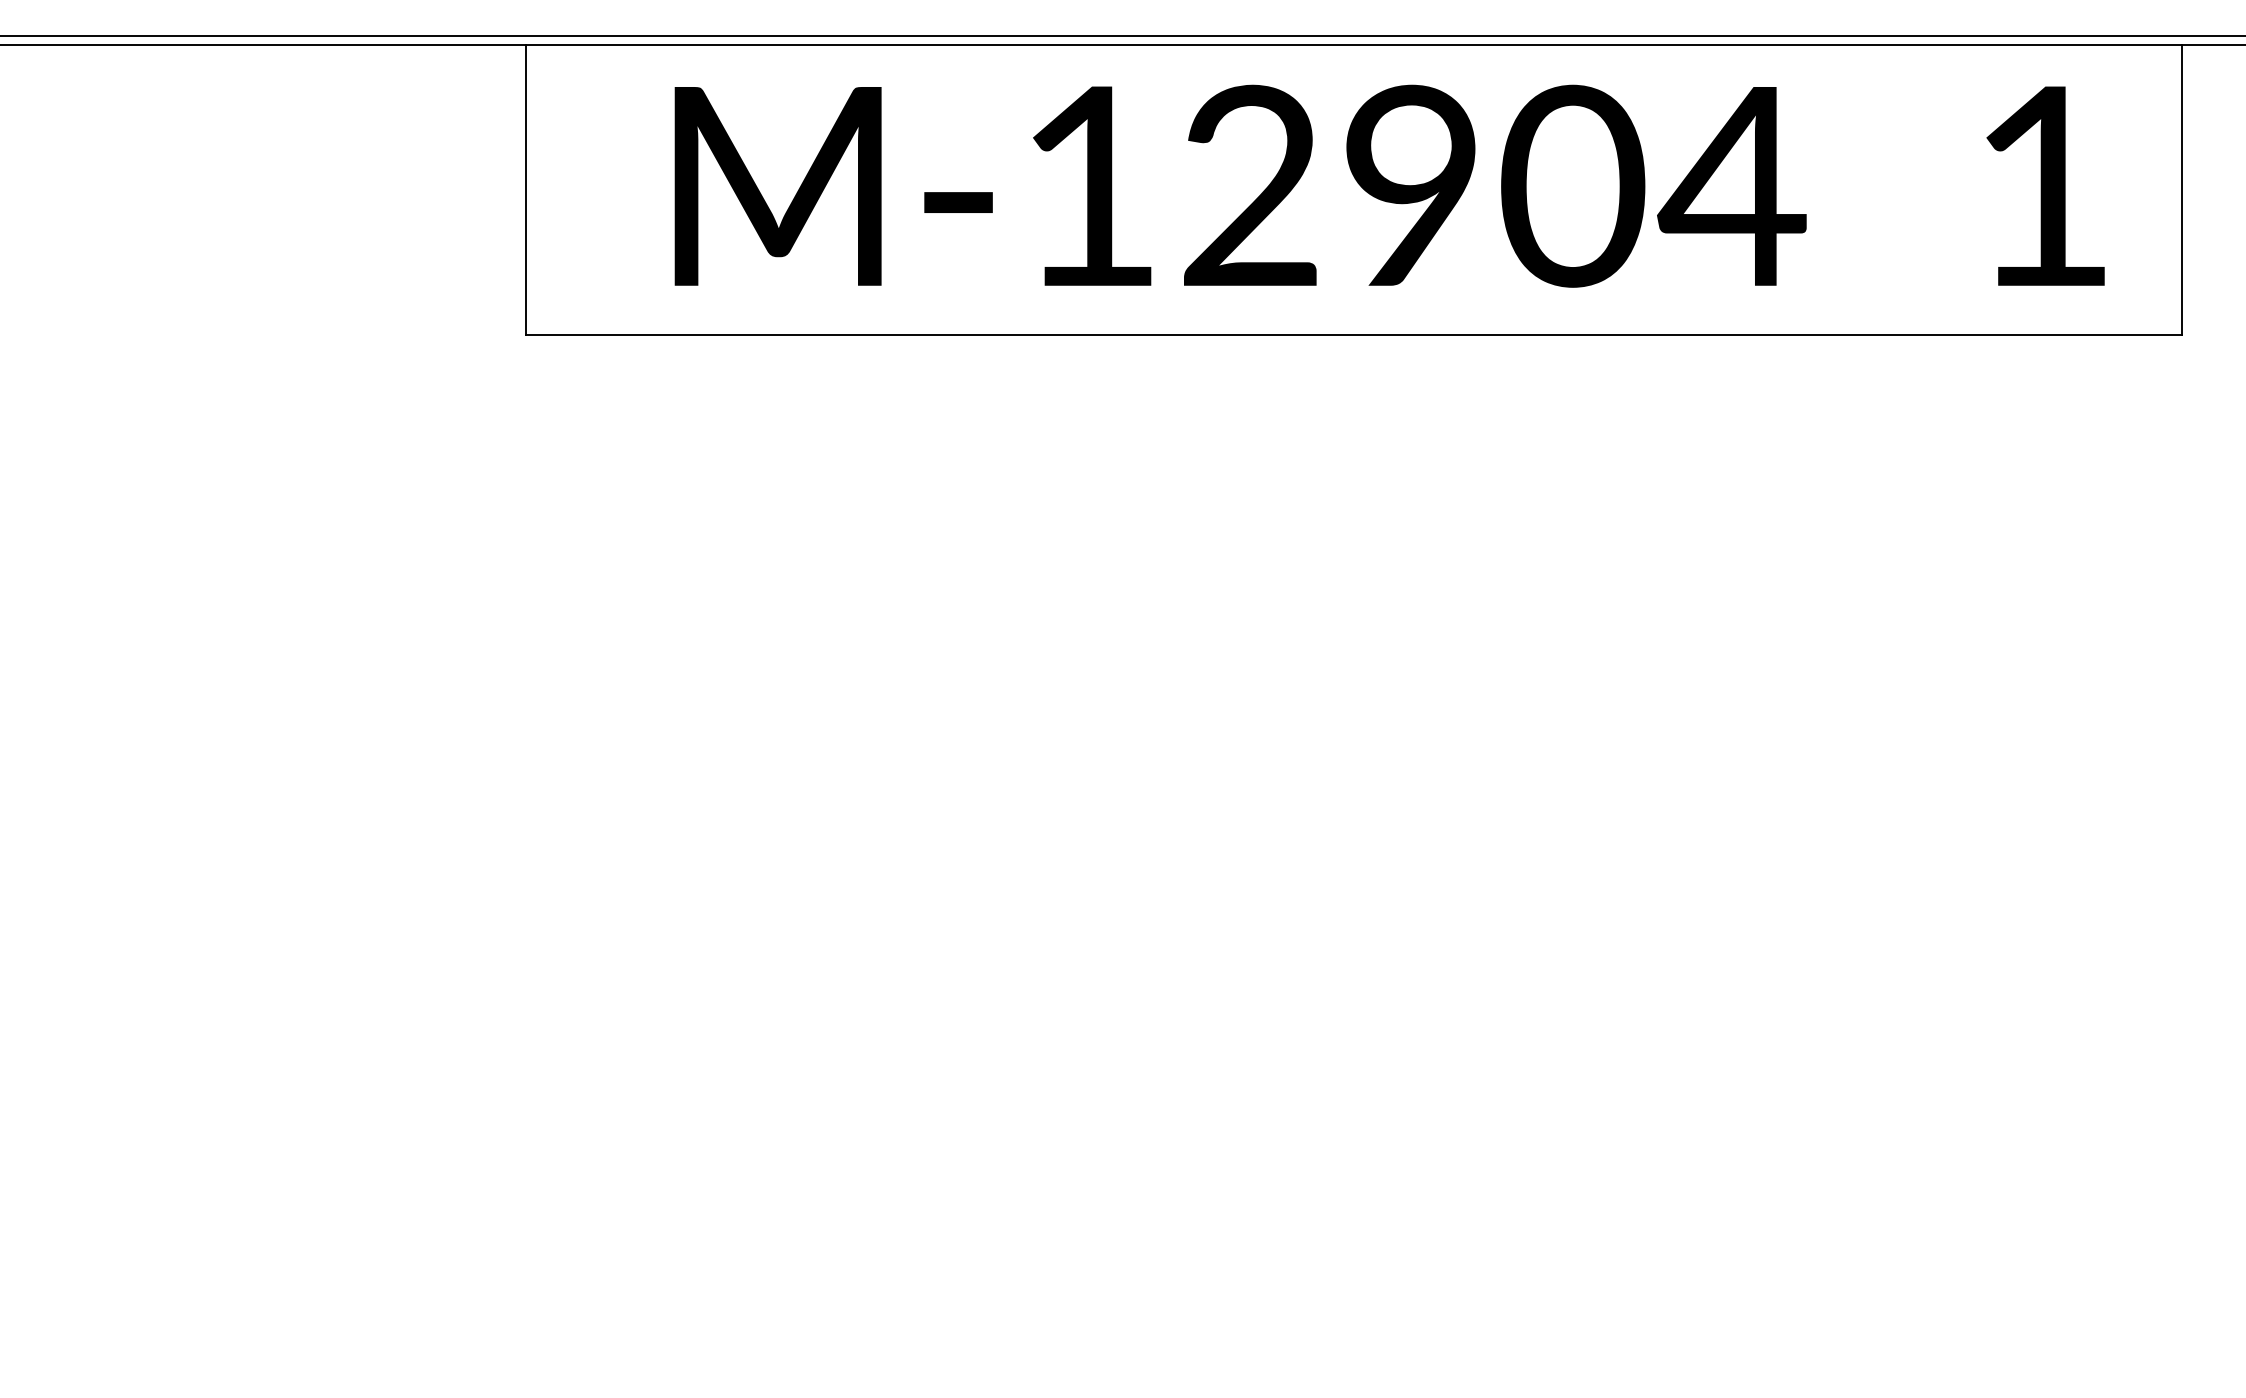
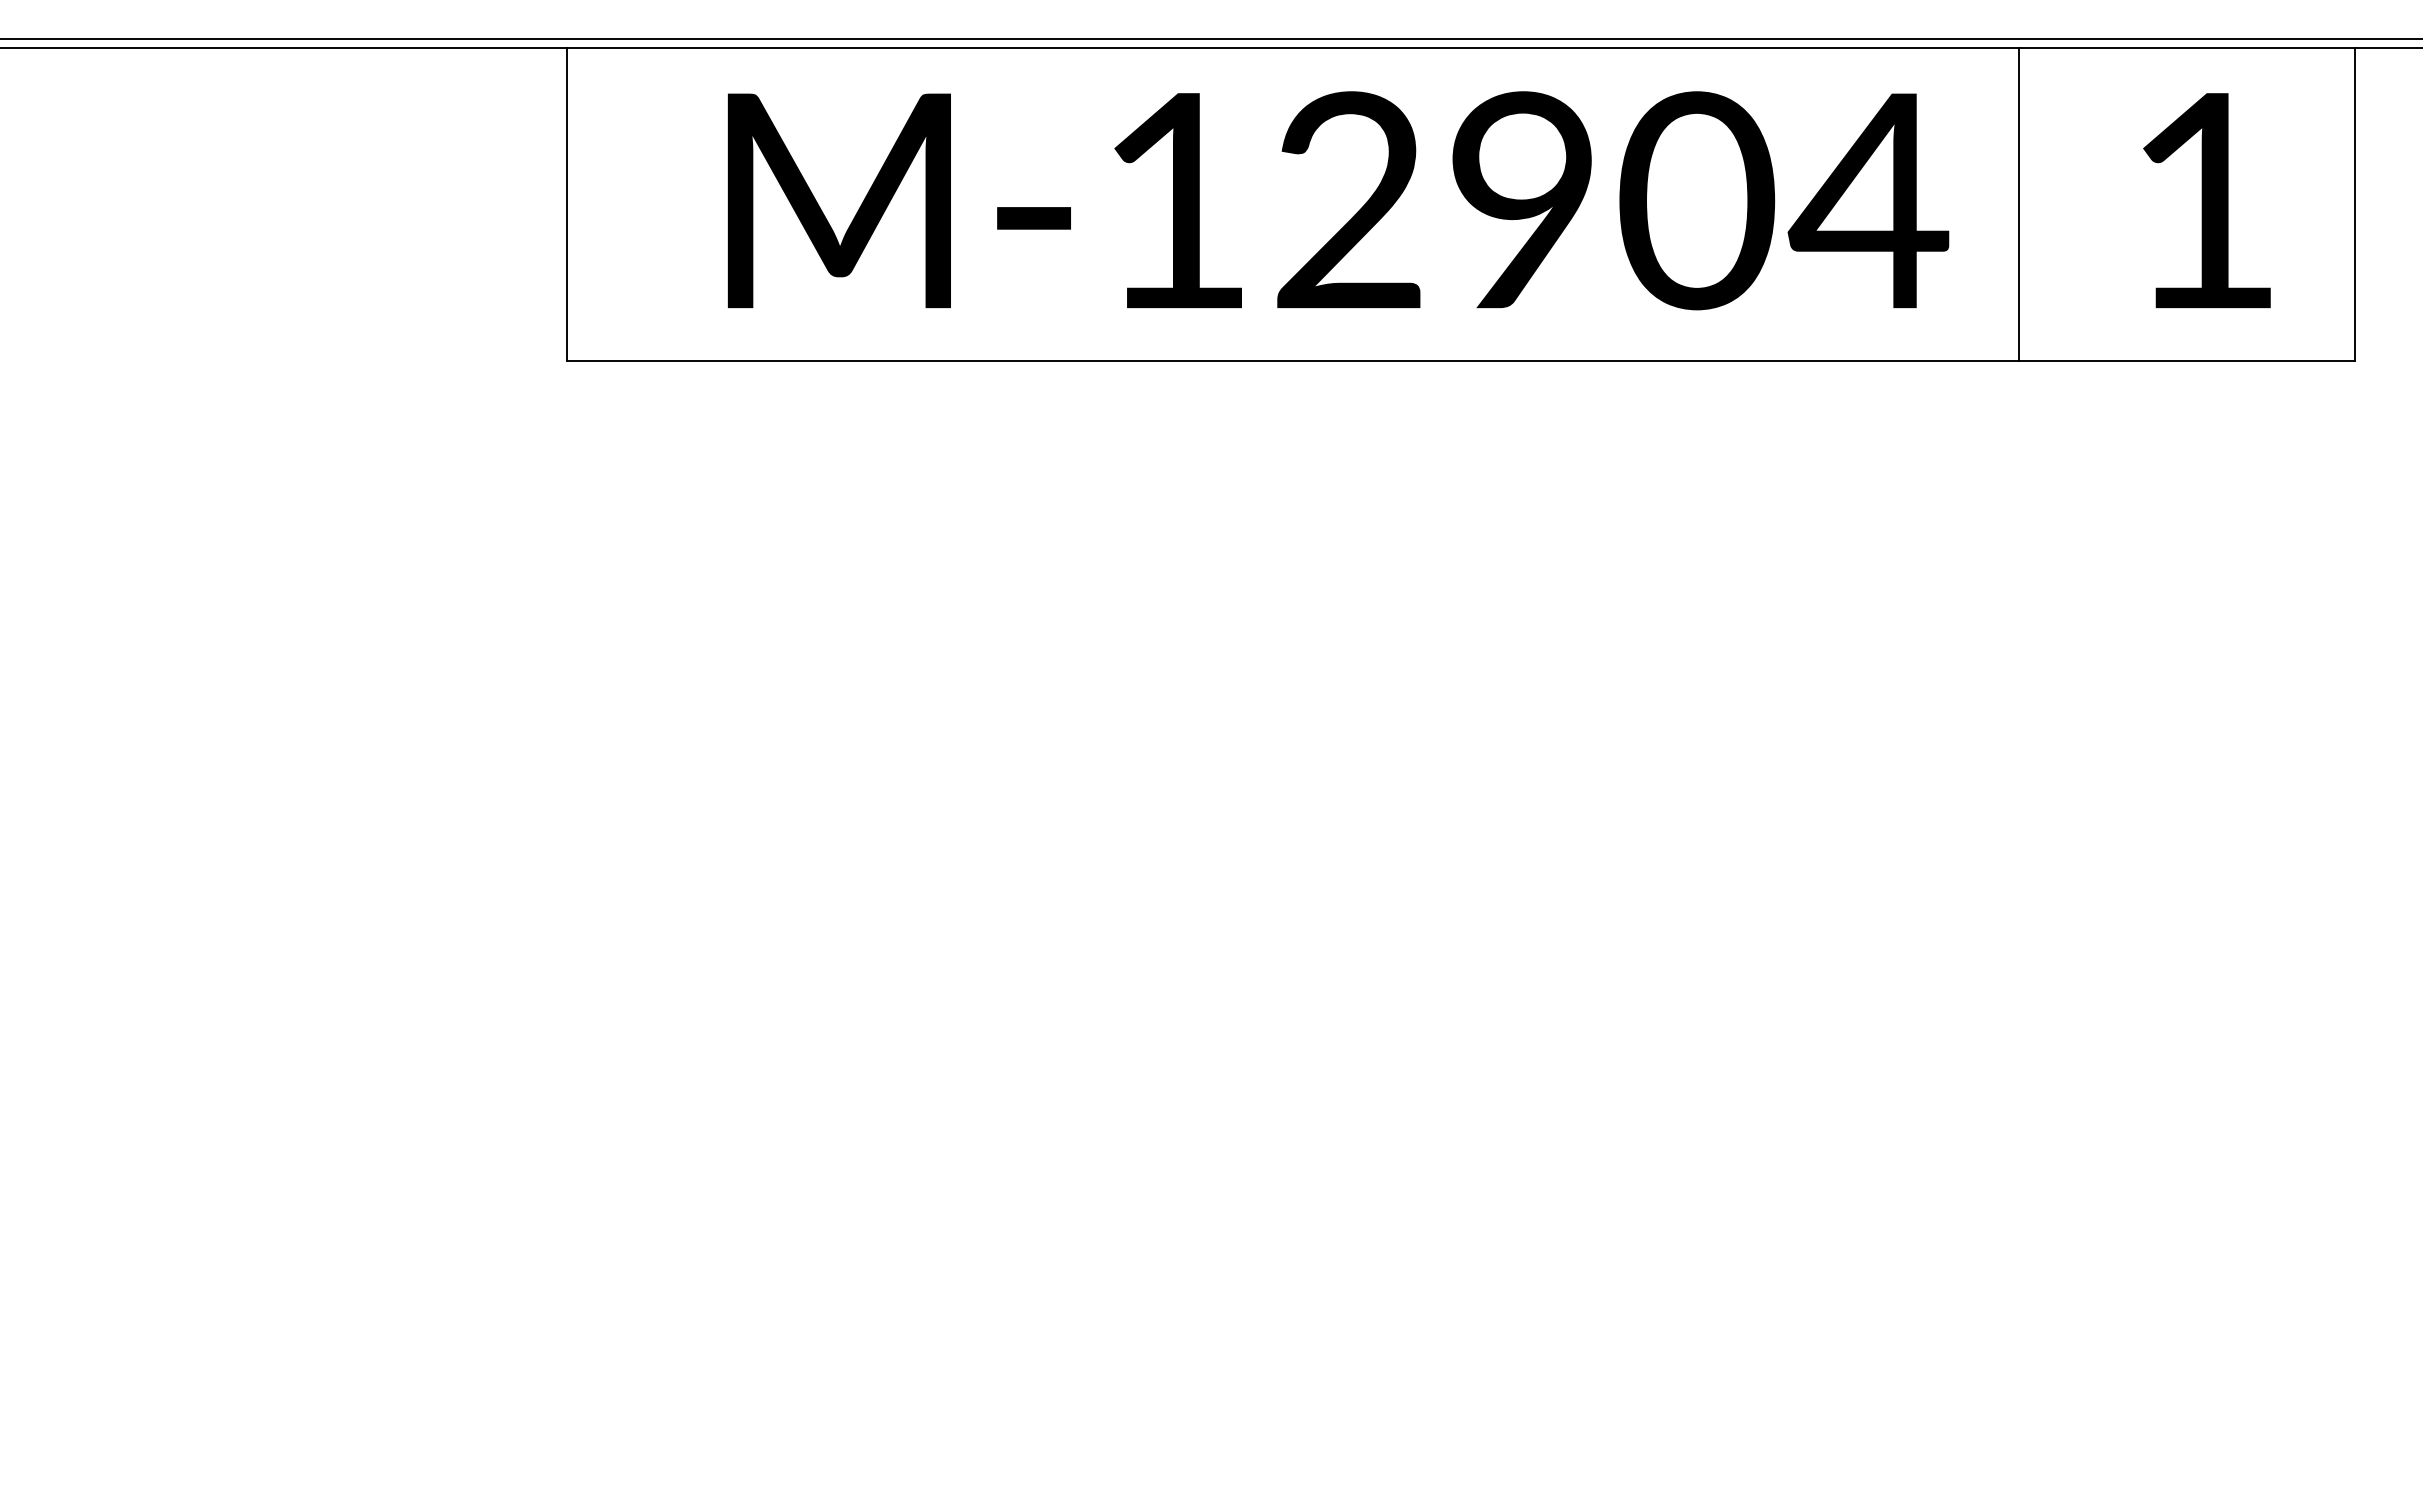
line: (1871, 189) -> (2019, 204), added

